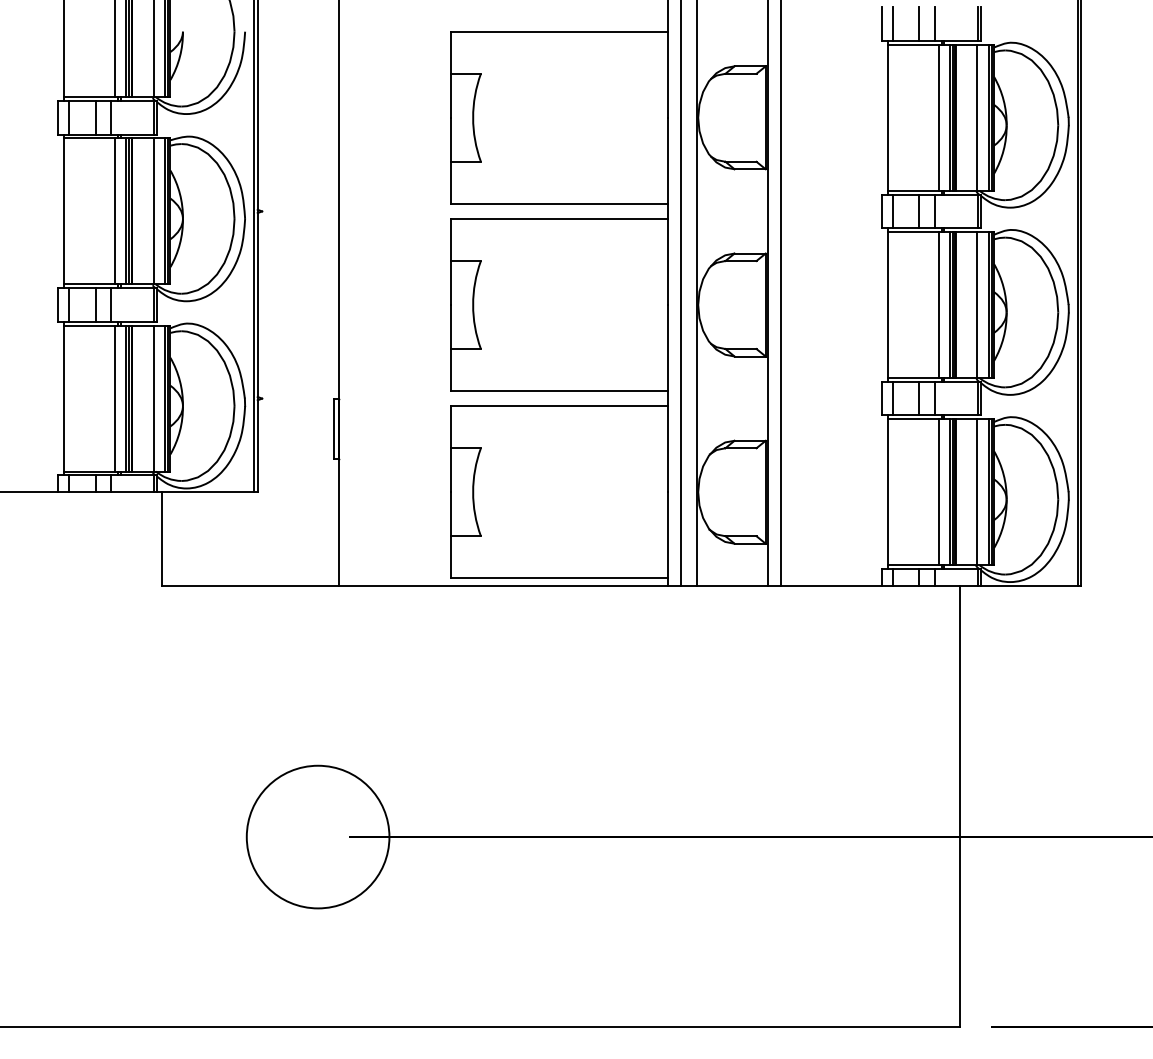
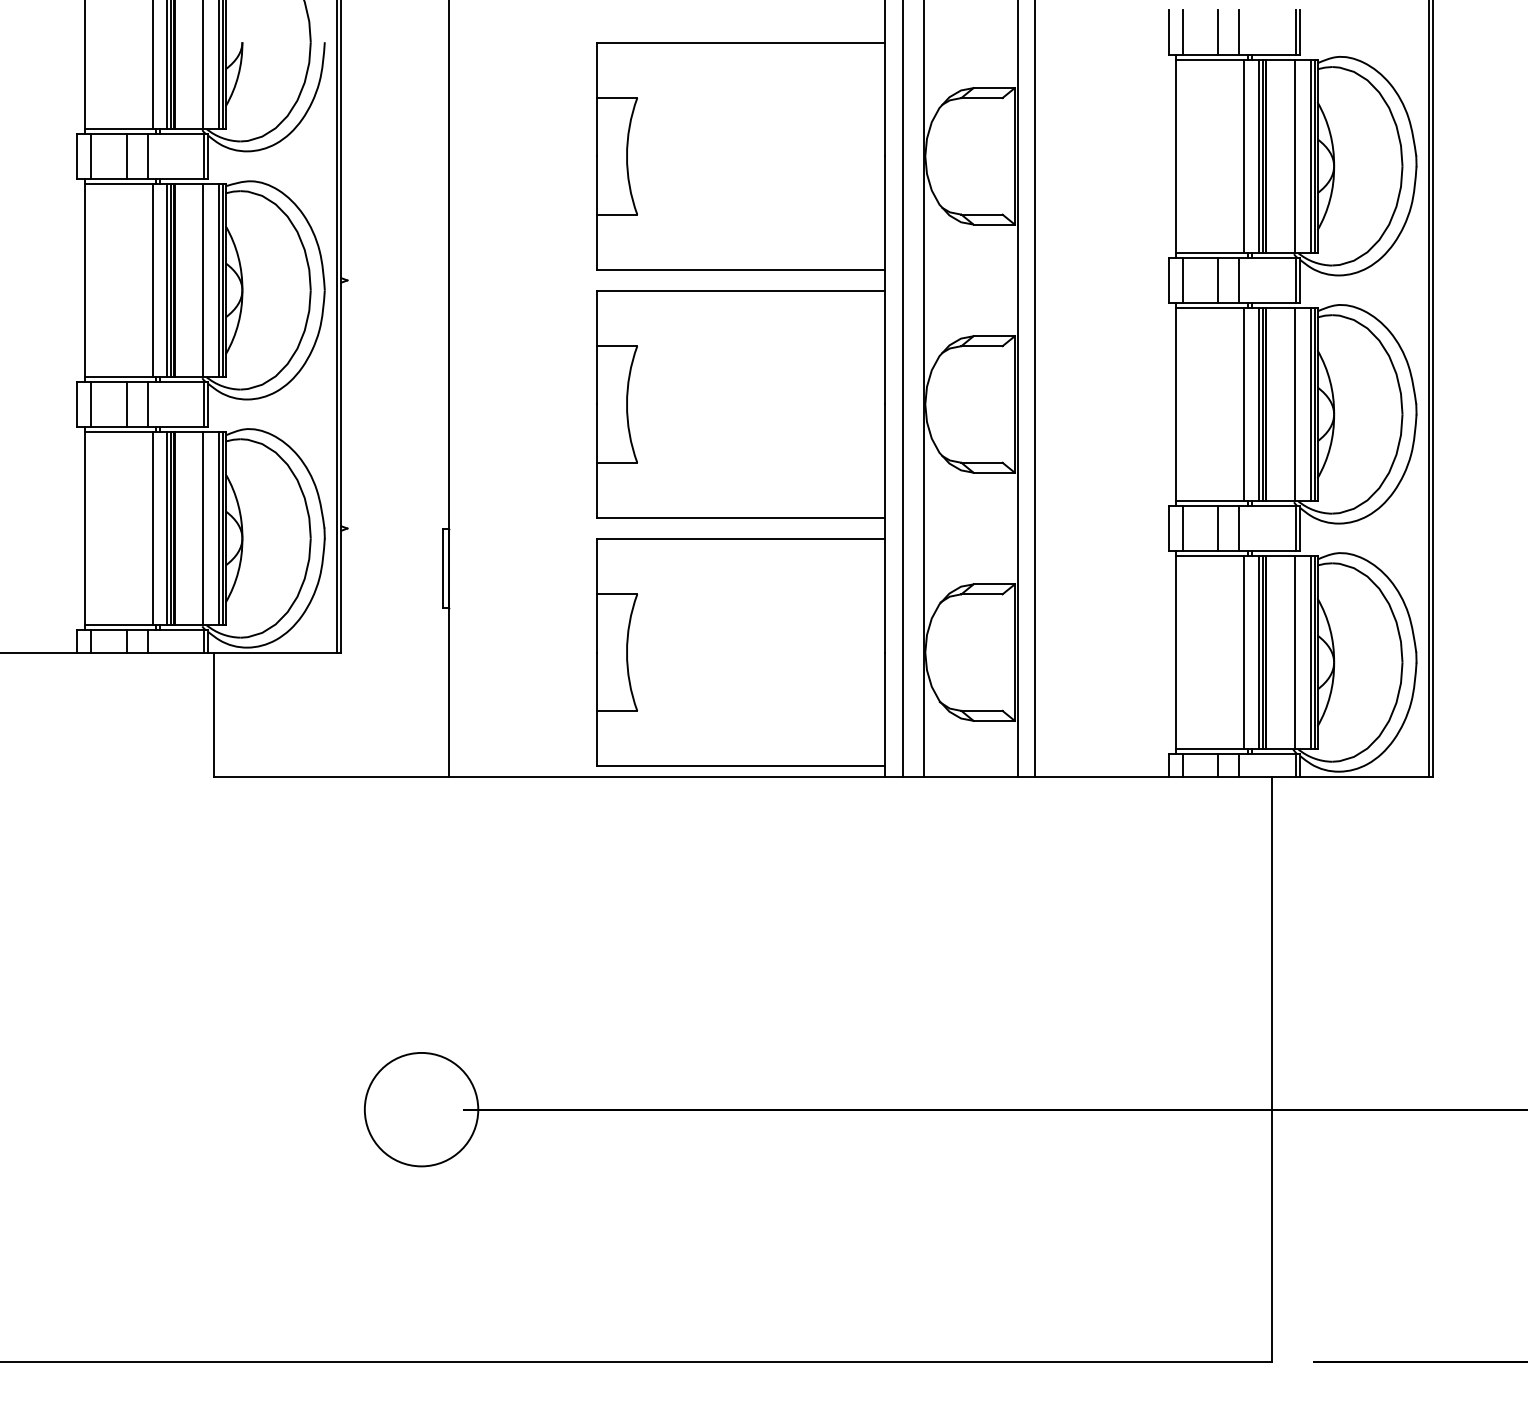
circle: (318, 836) -> (421, 1109), size x0.6

